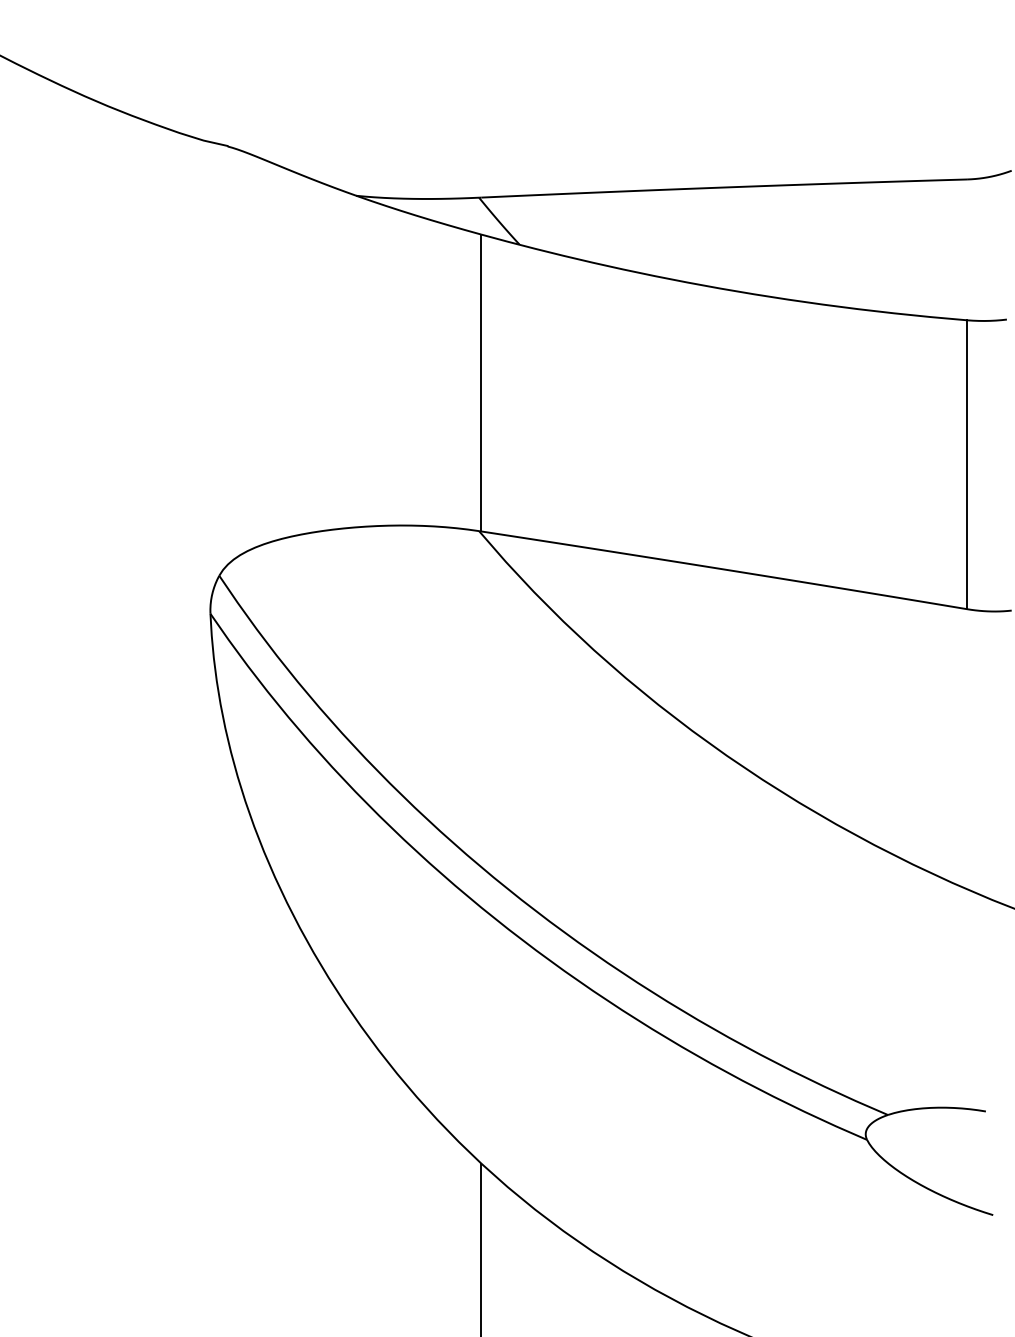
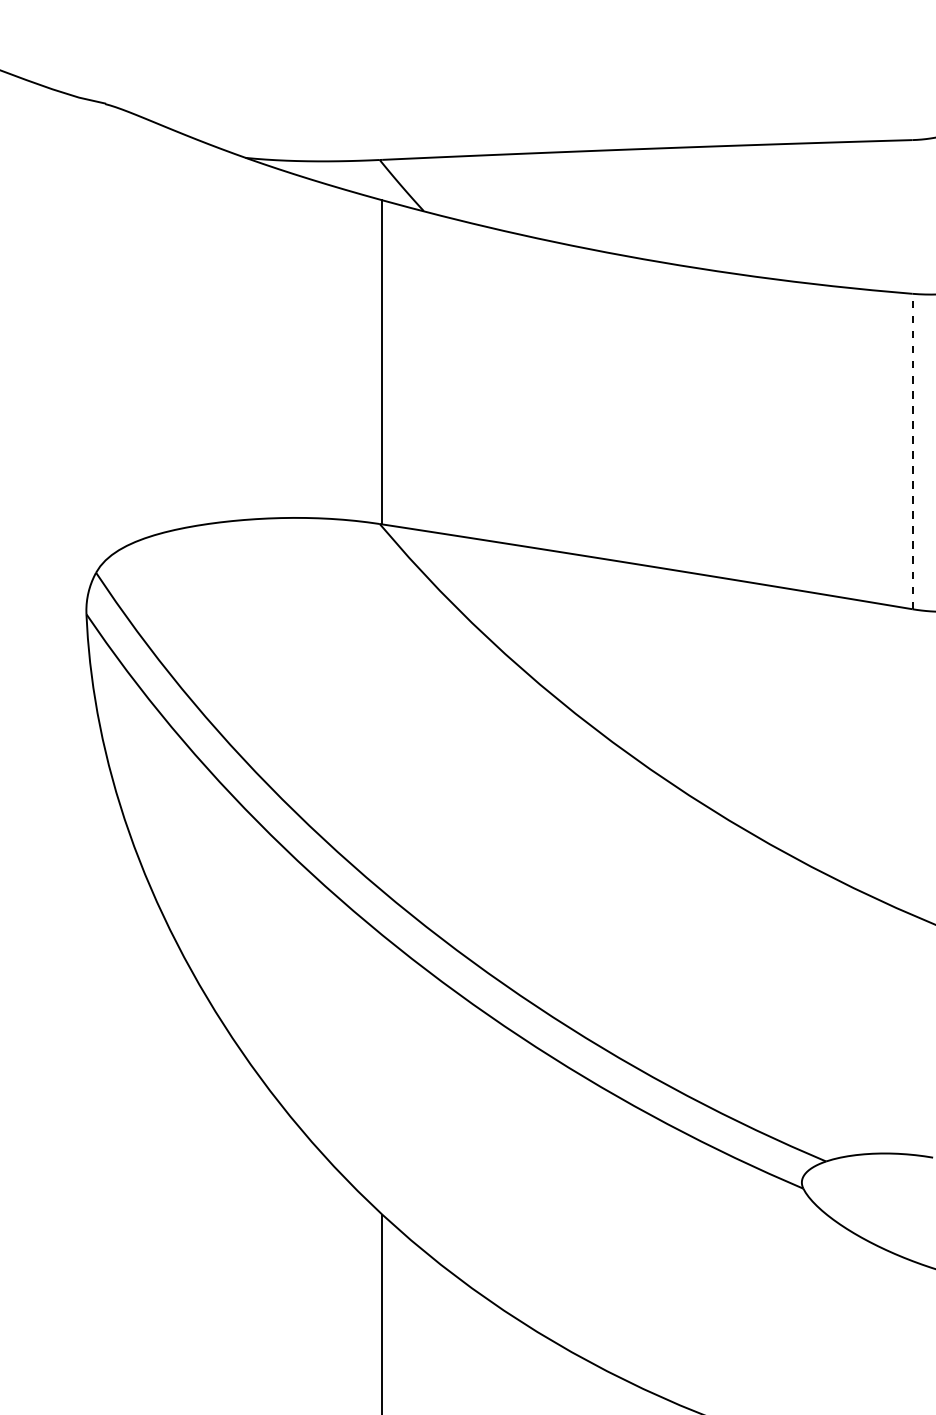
line: (967, 464) -> (912, 451), solid -> dashed

